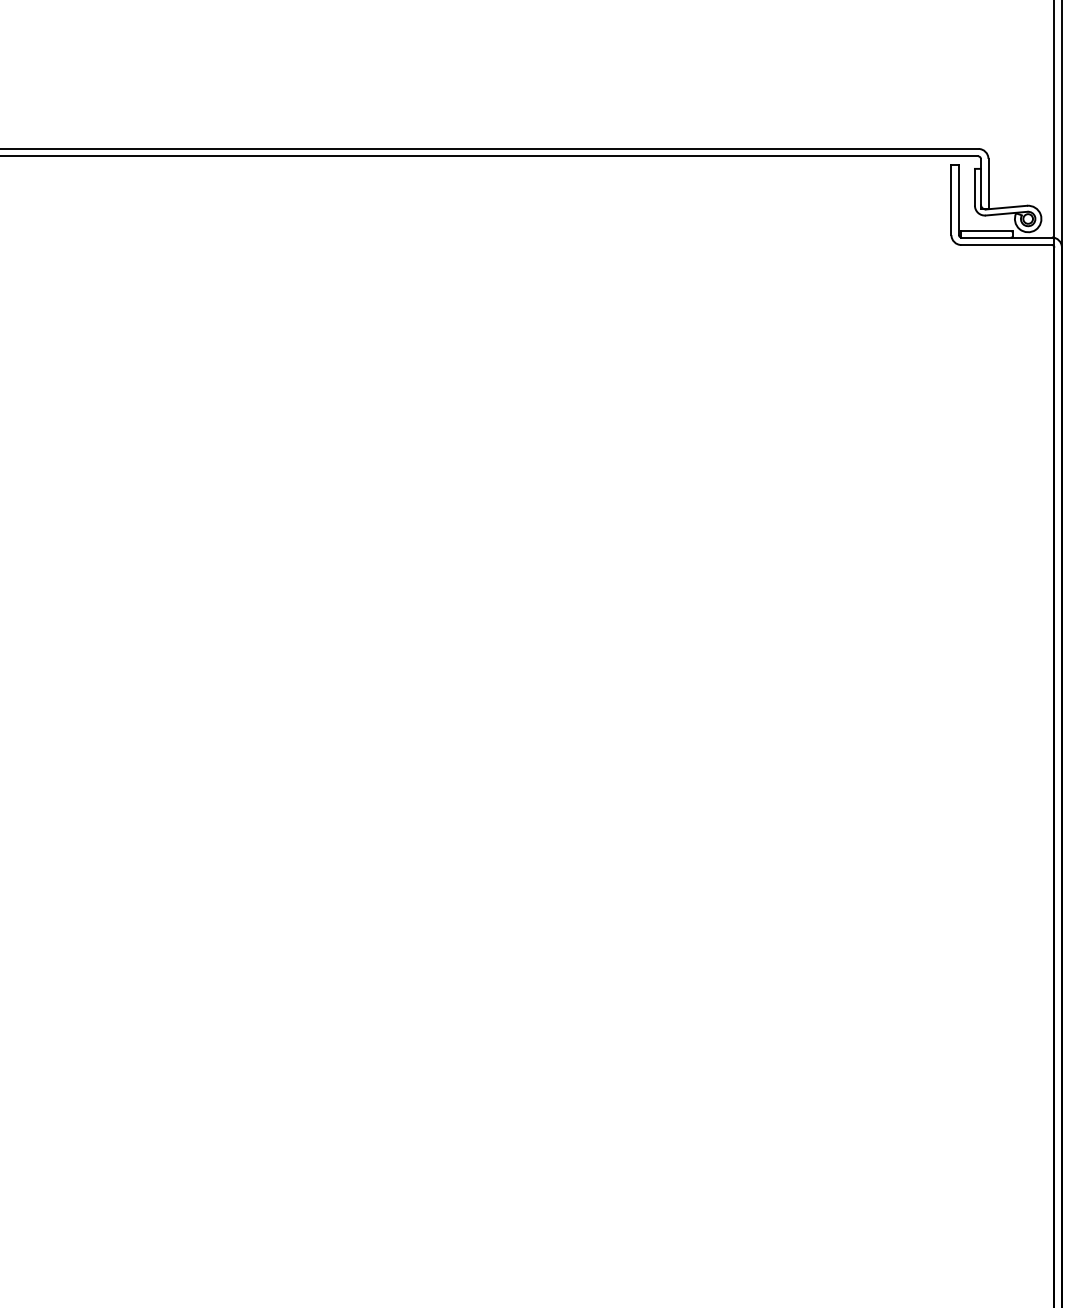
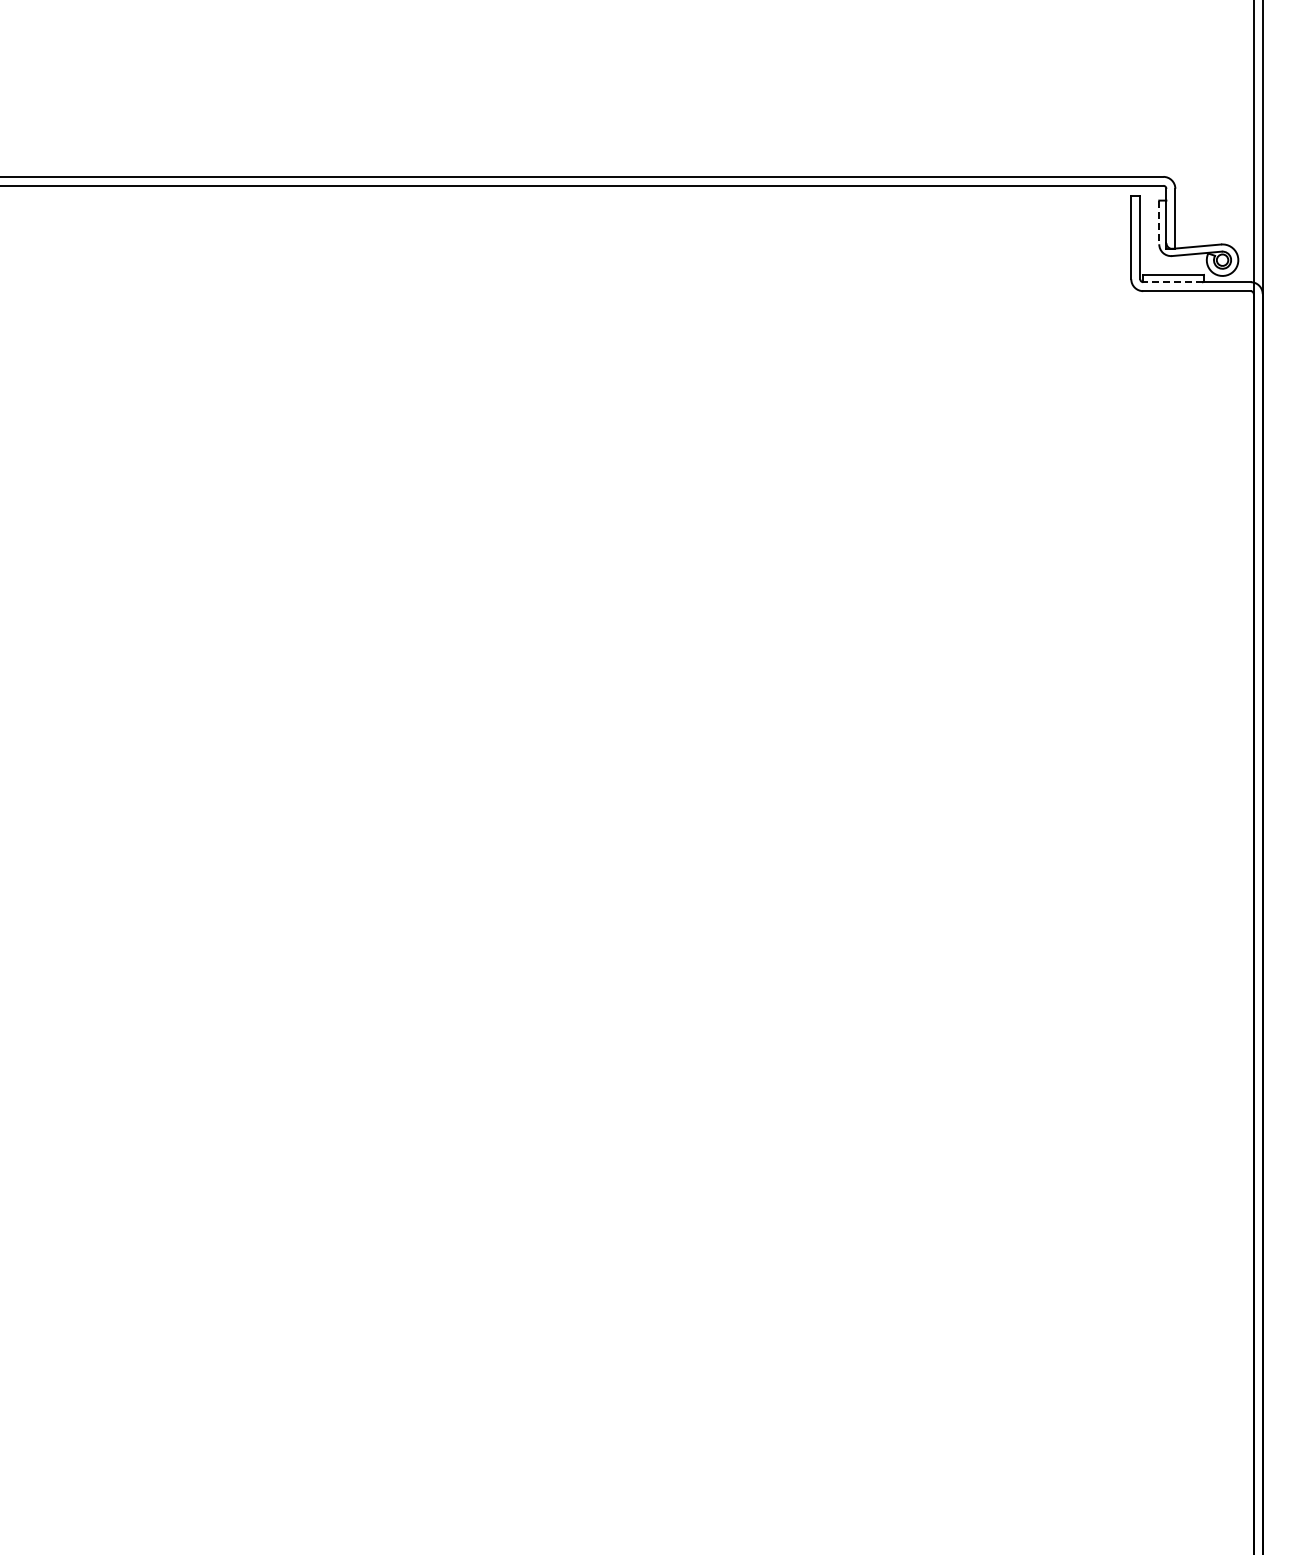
line: (975, 187) -> (1159, 222), solid -> dashed
line: (986, 237) -> (1173, 282), solid -> dashed

